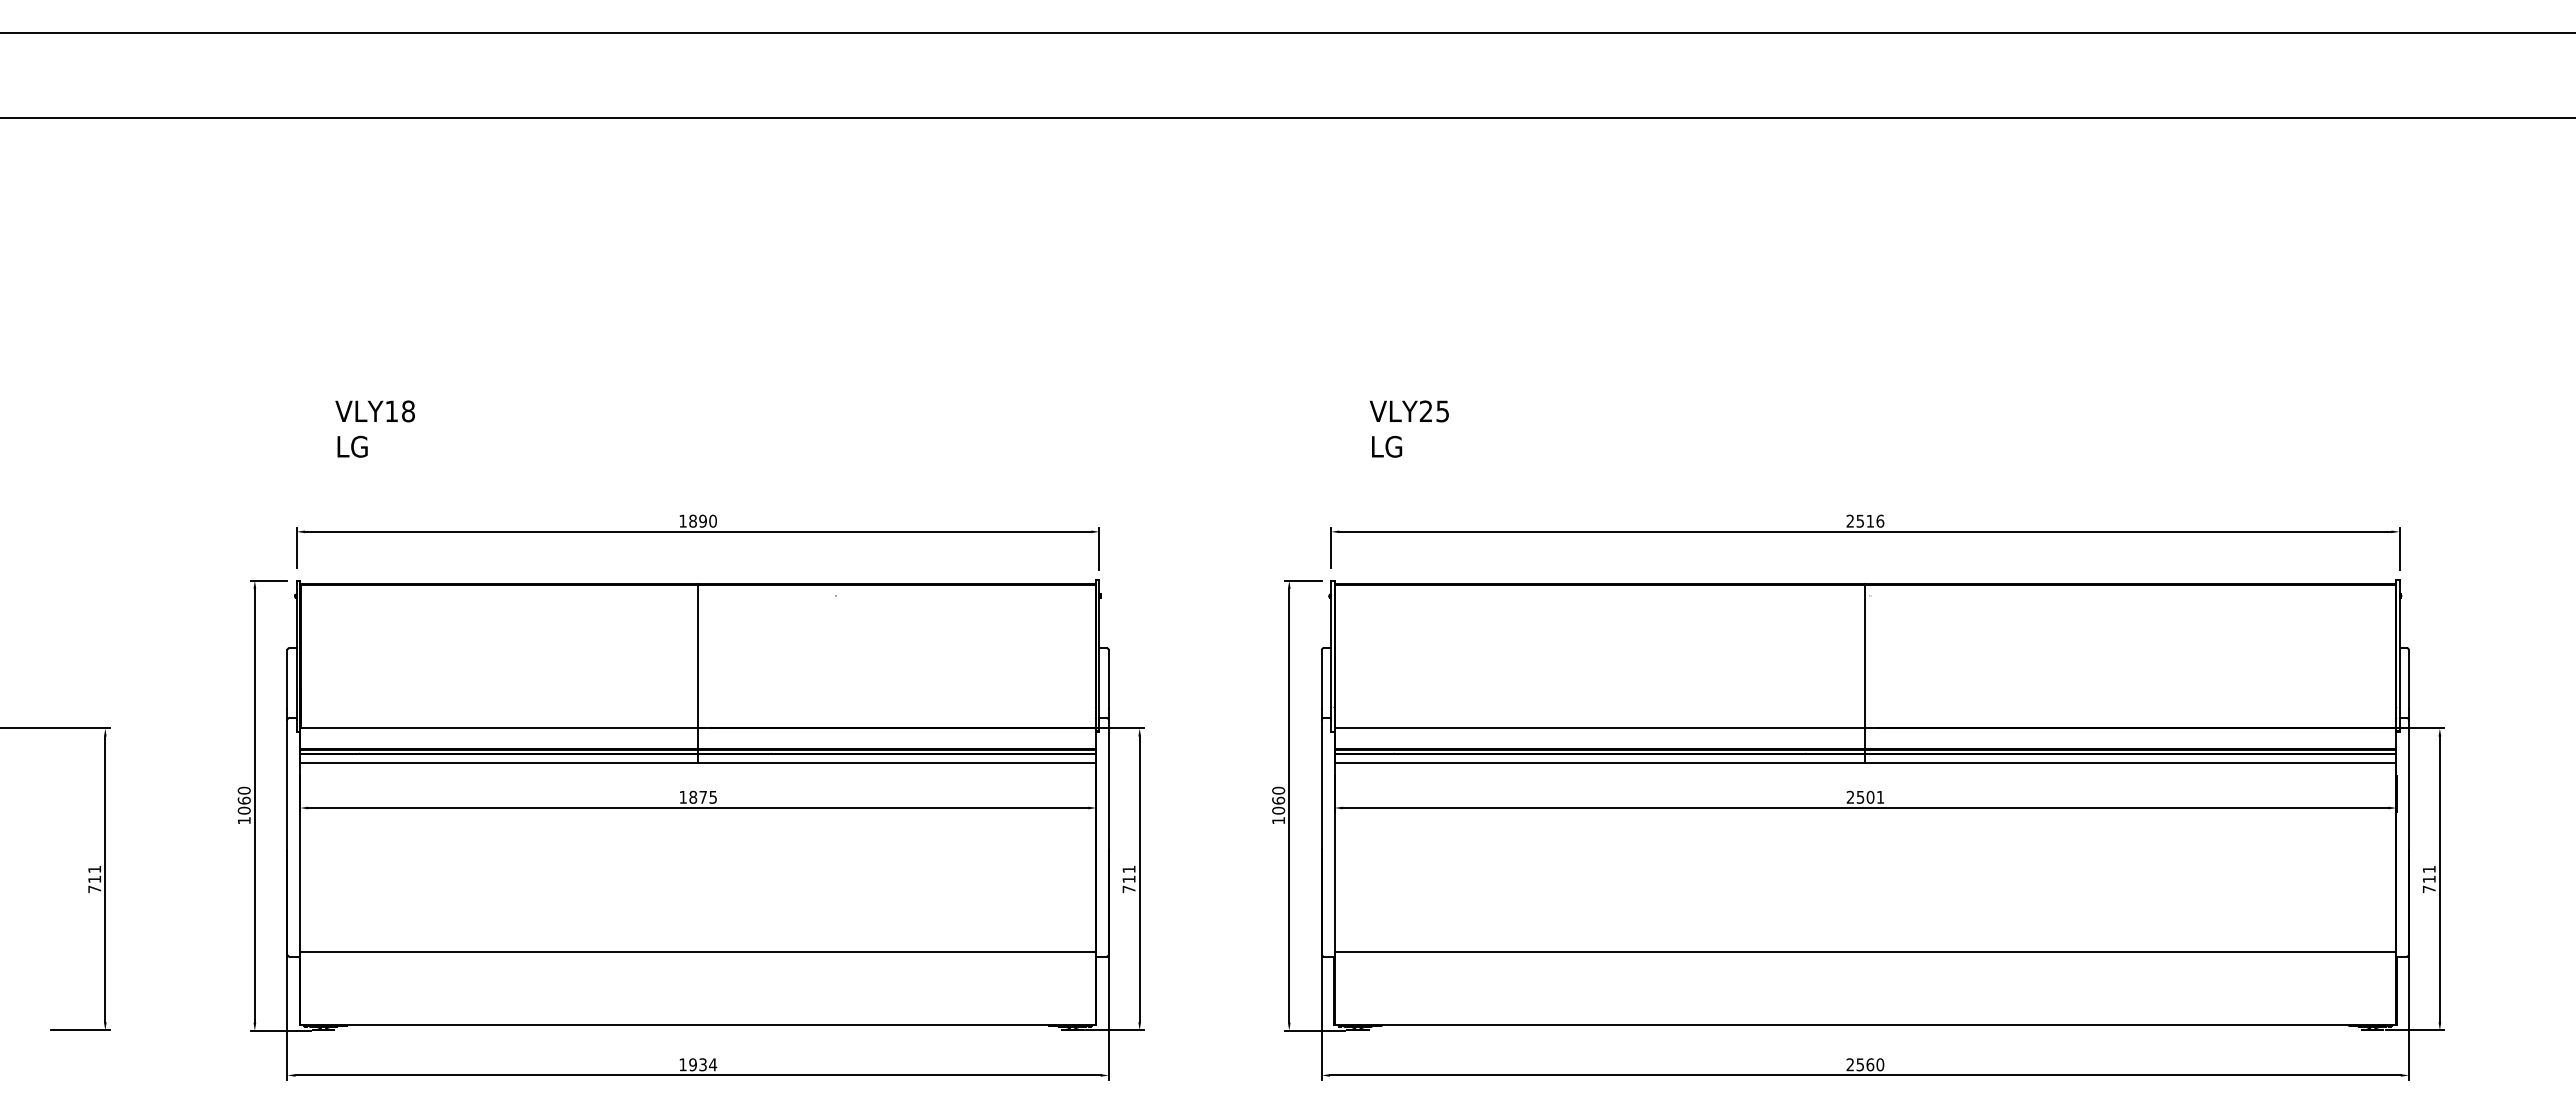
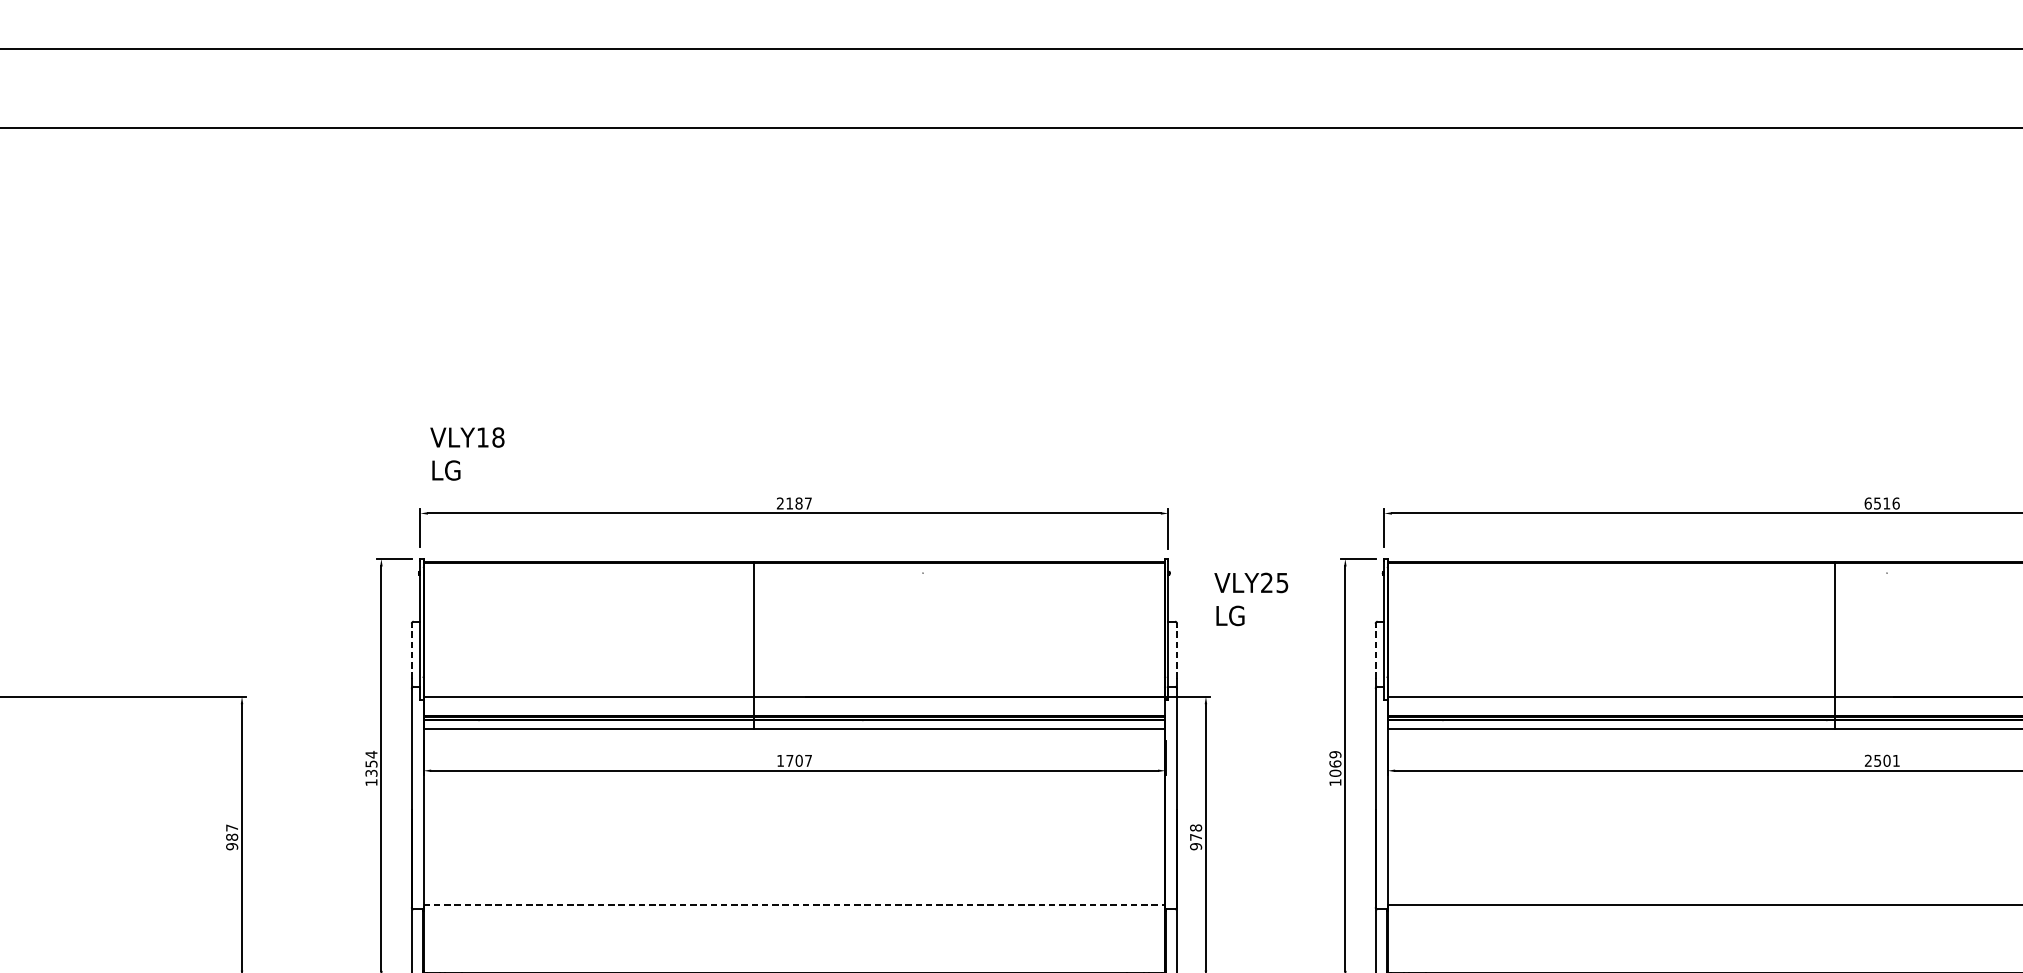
text: (374, 428) -> (466, 453), moved
text: (1408, 428) -> (1250, 598), moved
text: (697, 520) -> (793, 502), 1890 -> 2187
text: (1850, 520) -> (1868, 502), 2516 -> 6516
line: (698, 673) -> (754, 645), moved
line: (1865, 673) -> (1834, 645), moved
line: (287, 681) -> (411, 652), solid -> dashed
line: (1108, 681) -> (1176, 652), solid -> dashed
line: (1321, 681) -> (1375, 652), solid -> dashed
text: (1278, 790) -> (1335, 754), 1060 -> 1069
text: (702, 796) -> (798, 760), 1875 -> 1707
text: (243, 800) -> (370, 763), 1060 -> 1354
text: (94, 879) -> (231, 837), 711 -> 987
text: (1128, 879) -> (1195, 837), 711 -> 978
line: (698, 952) -> (794, 905), solid -> dashed

